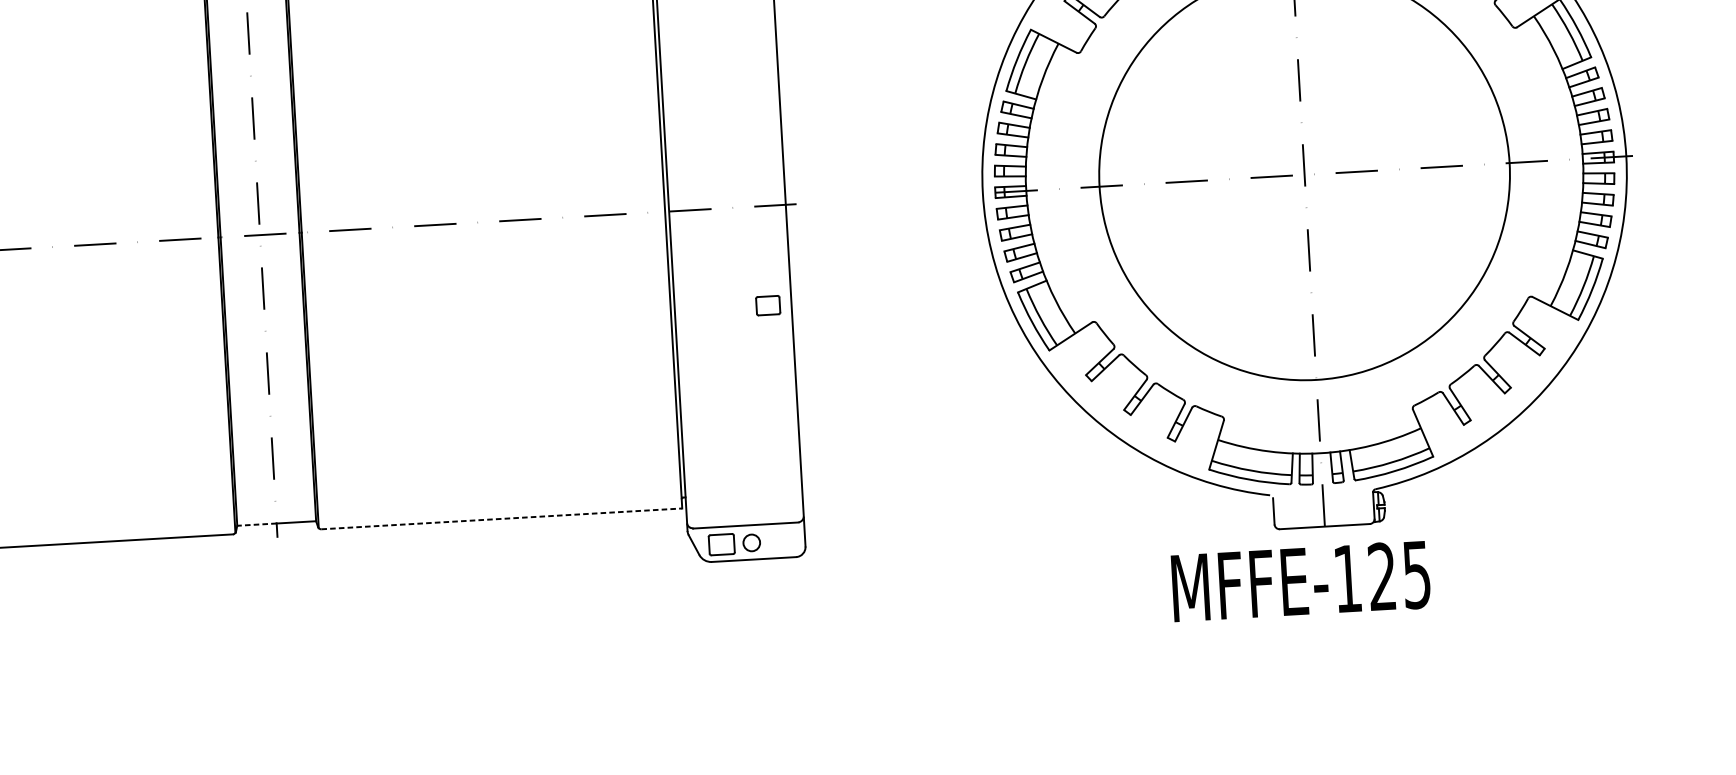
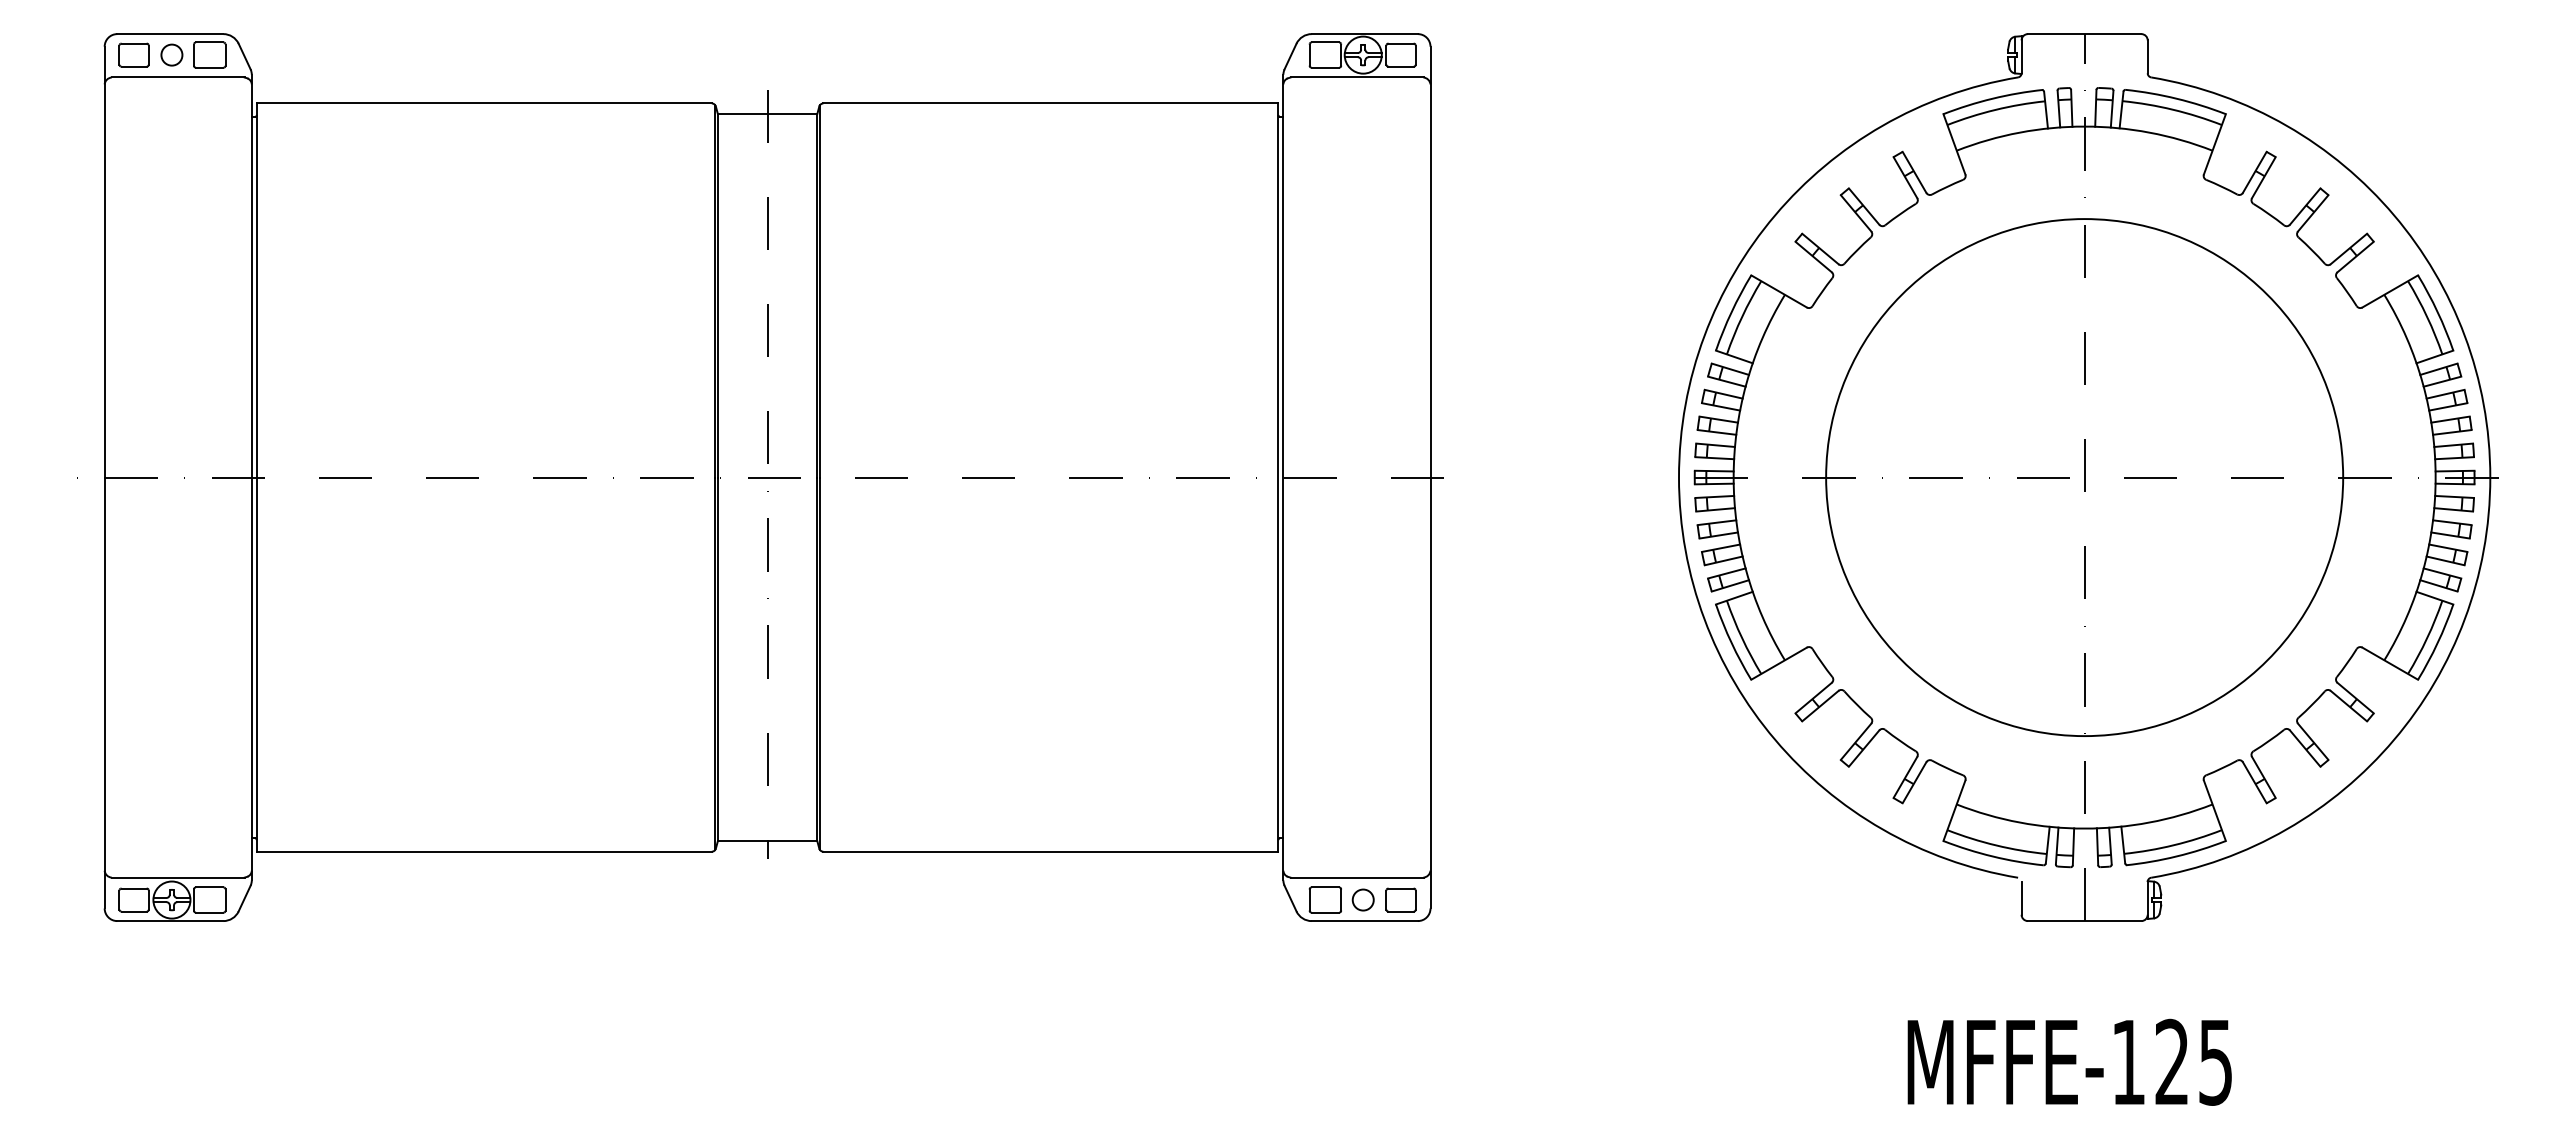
part: (767, 305) -> (1400, 899), moved
line: (502, 518) -> (1051, 851), dashed -> solid
line: (256, 524) -> (742, 841), dashed -> solid
text: (1300, 580) -> (2069, 1061), moved

